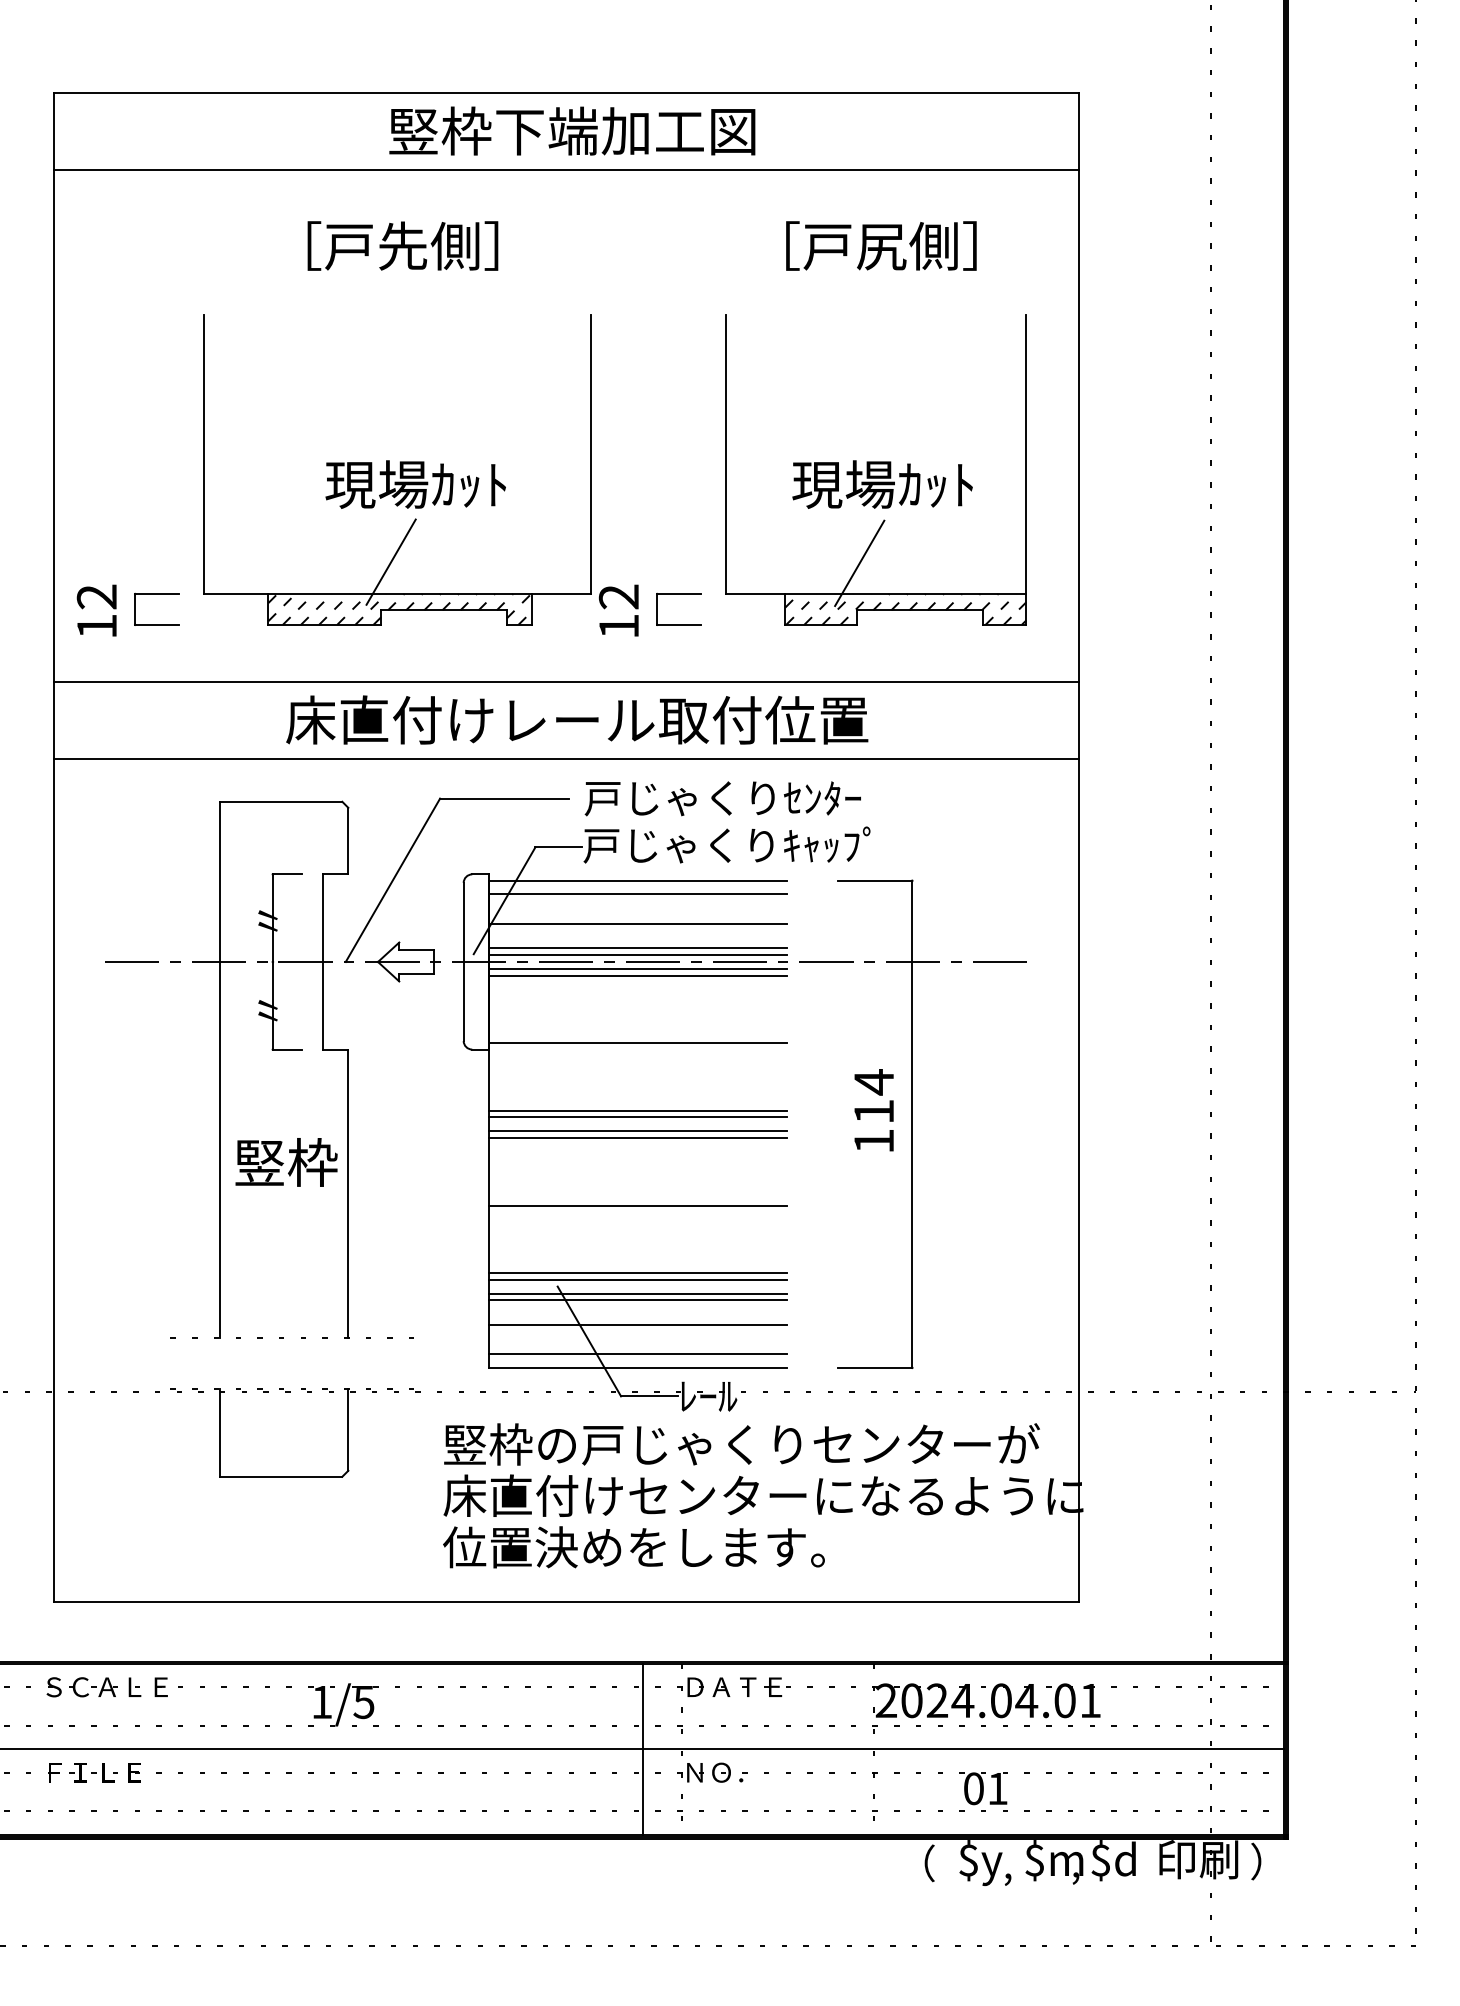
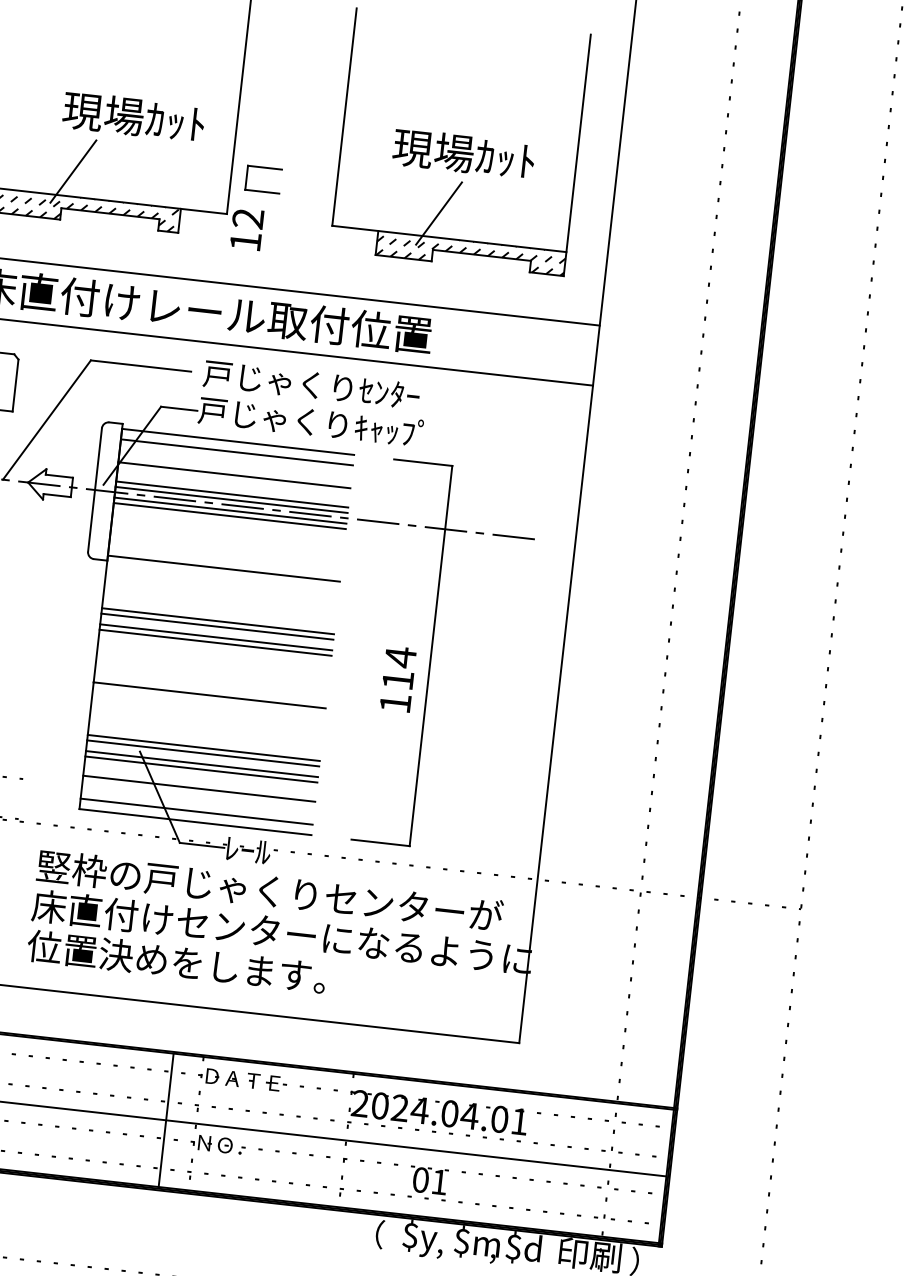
text: (415, 484) -> (133, 116), moved
part: (678, 594) -> (264, 167), moved
text: (873, 1110) -> (397, 679), moved

